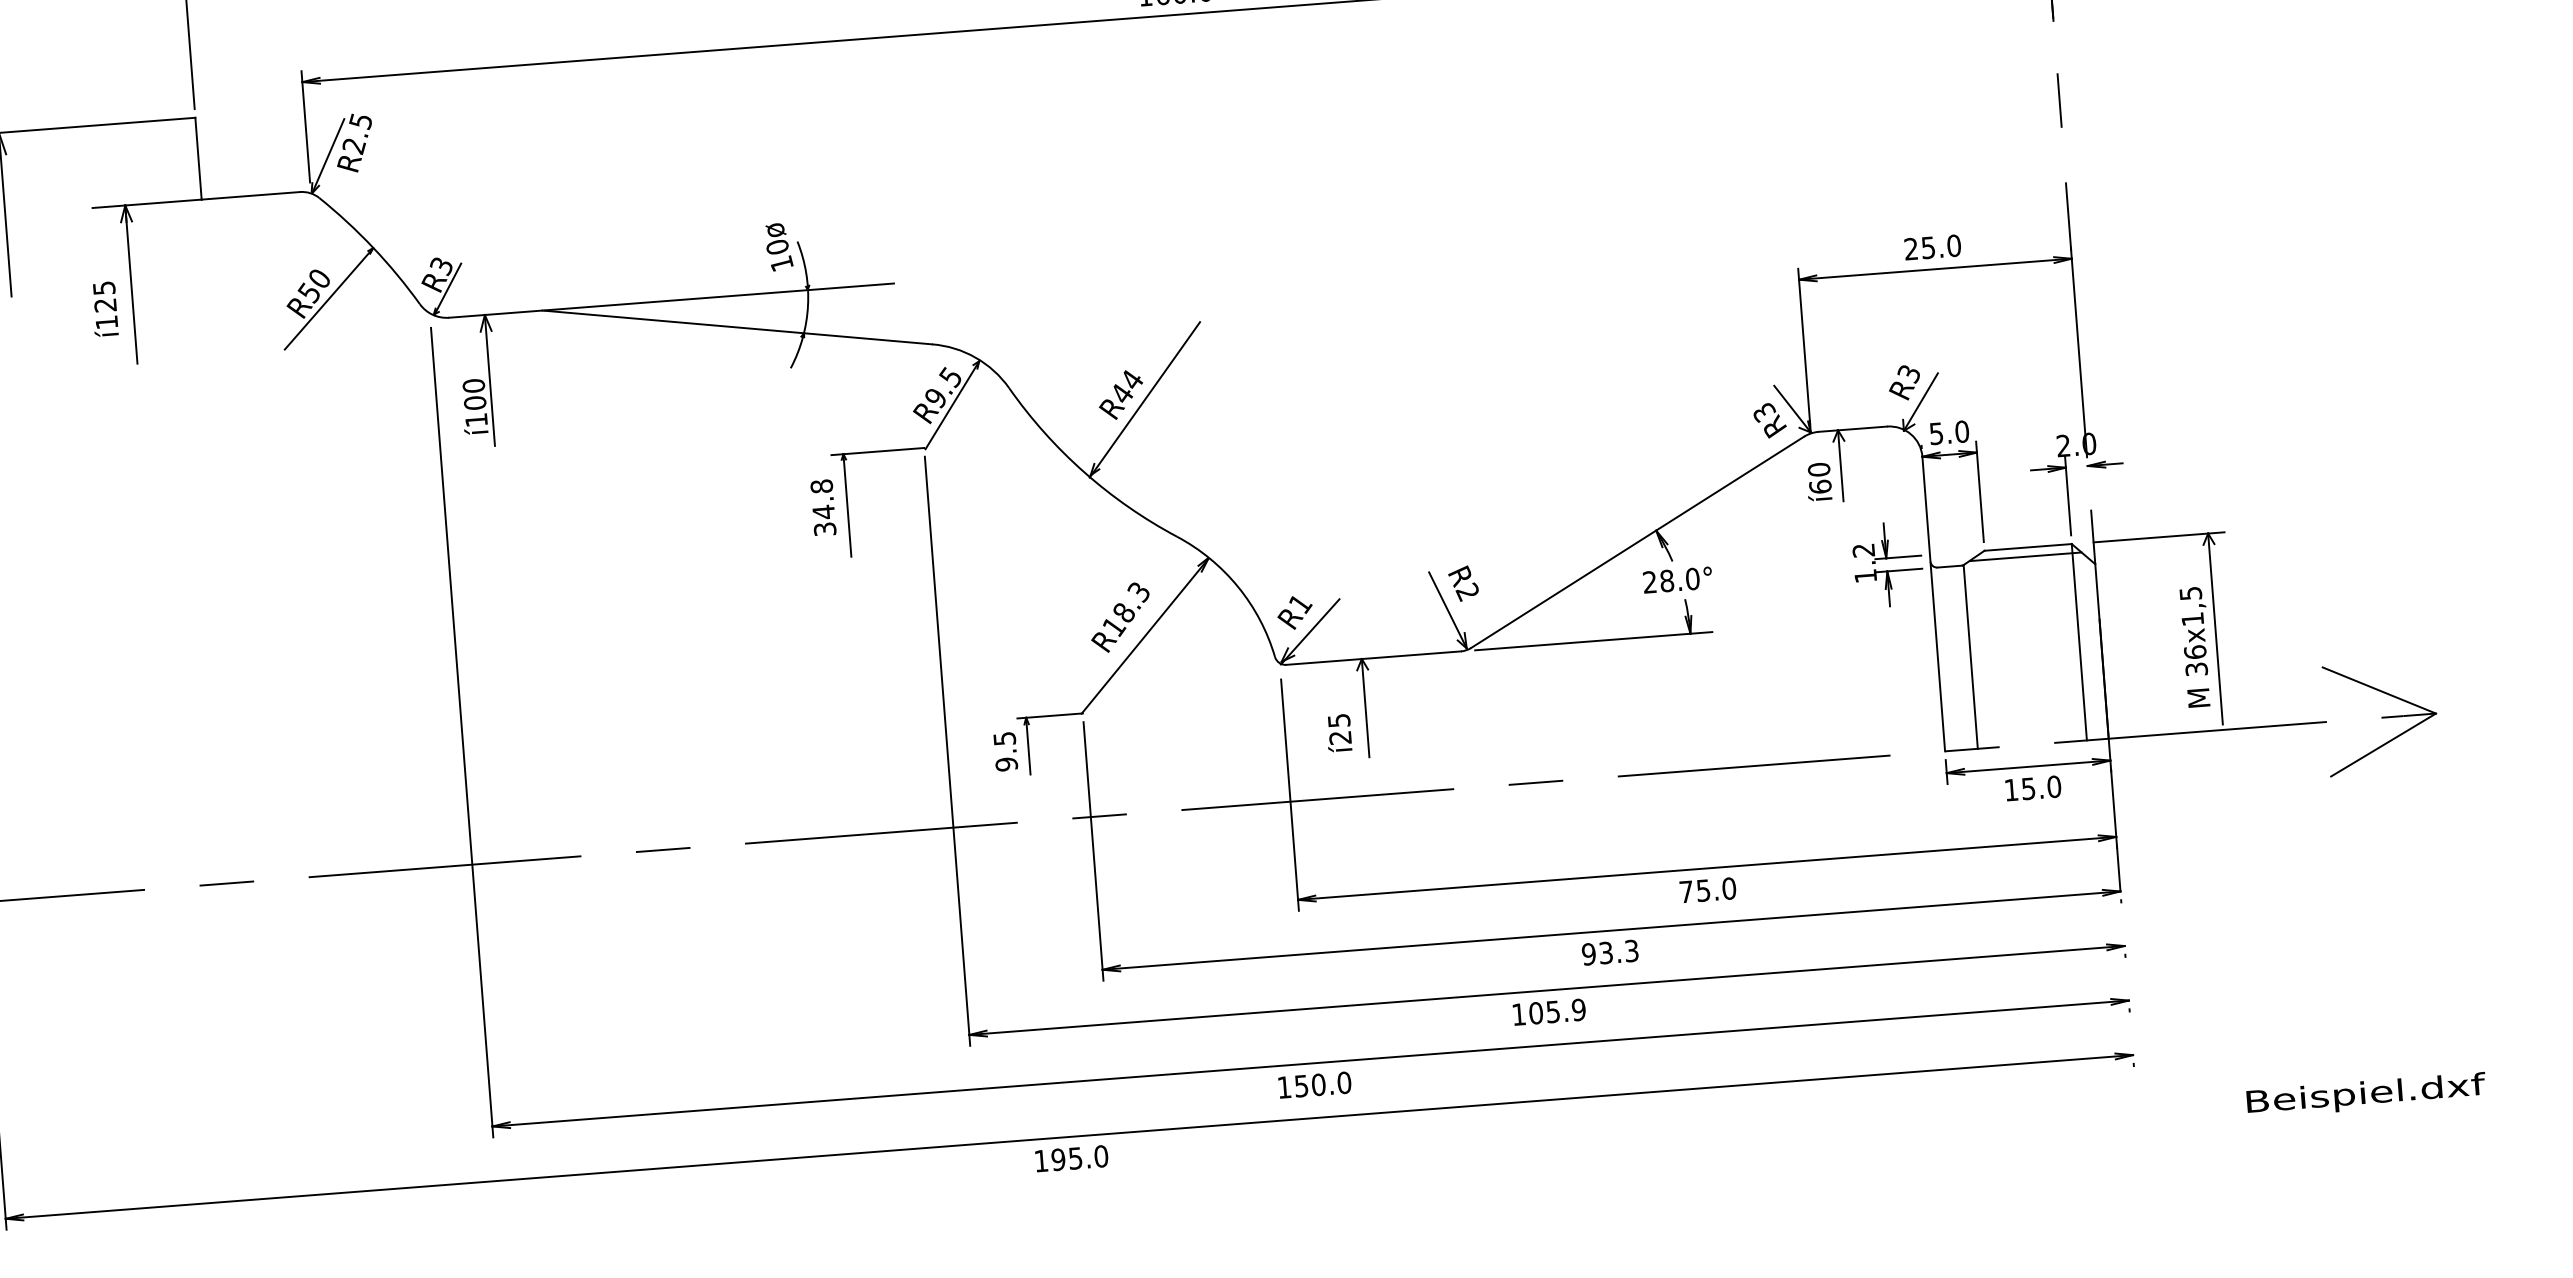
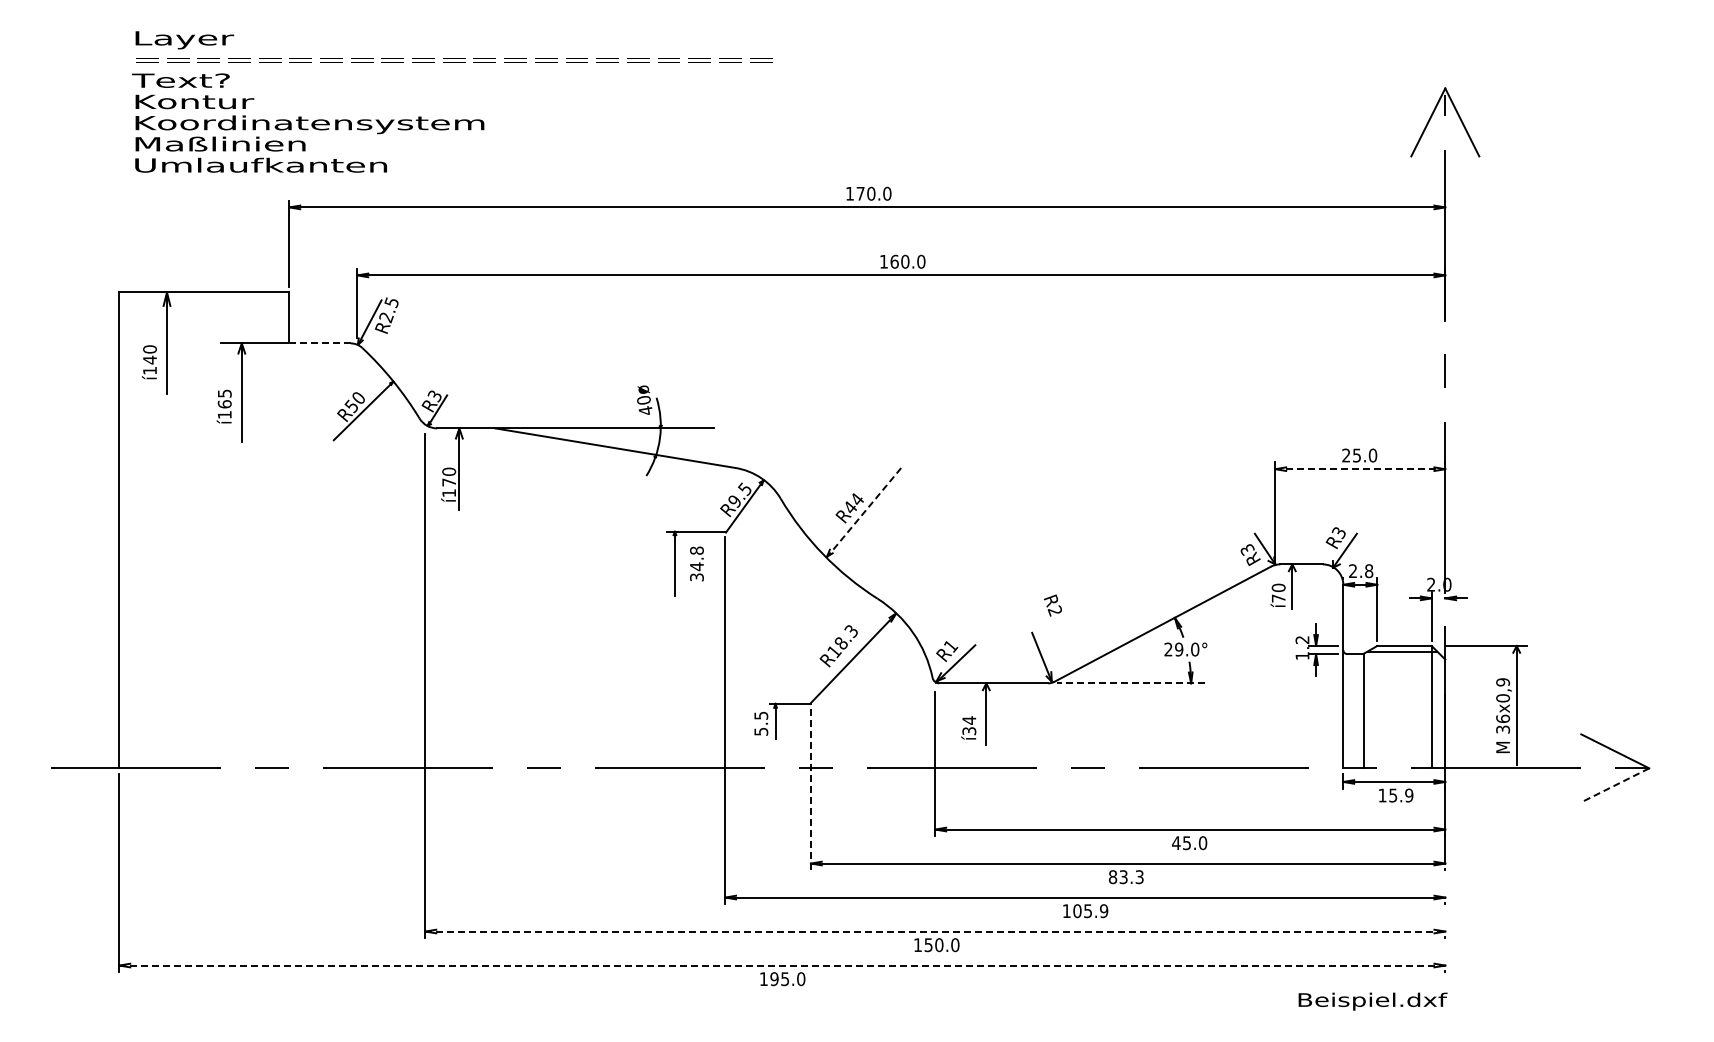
line: (251, 195) -> (320, 343), solid -> dashed
text: (781, 263) -> (645, 410), 10ø -> 40ø
line: (1935, 269) -> (1360, 469), solid -> dashed
text: (105, 305) -> (224, 404), í125 -> í165
line: (1145, 399) -> (864, 512), solid -> dashed
text: (475, 403) -> (449, 482), í100 -> í170
text: (1949, 433) -> (1361, 571), 5.0 -> 2.8
text: (1820, 486) -> (1278, 598), í60 -> í70
text: (822, 507) -> (696, 563), moved
text: (1667, 580) -> (1179, 649), 28.0° -> 29.0°
text: (1462, 583) -> (1052, 605), moved
text: (2192, 606) -> (1503, 690), 36x1,5 -> 36x0,9
line: (1593, 641) -> (1130, 683), solid -> dashed
text: (1340, 728) -> (969, 725), í25 -> í34
line: (2382, 745) -> (1614, 785), solid -> dashed
text: (1005, 764) -> (760, 731), 9.5 -> 5.5
text: (2054, 786) -> (1409, 795), 15.0 -> 15.9
line: (1092, 851) -> (810, 789), solid -> dashed
text: (1684, 891) -> (1175, 842), 75.0 -> 45.0
text: (1588, 954) -> (1112, 877), 93.3 -> 83.3
line: (1310, 1063) -> (935, 931), solid -> dashed
text: (2365, 1095) -> (1372, 1001), moved
line: (1069, 1136) -> (782, 965), solid -> dashed

